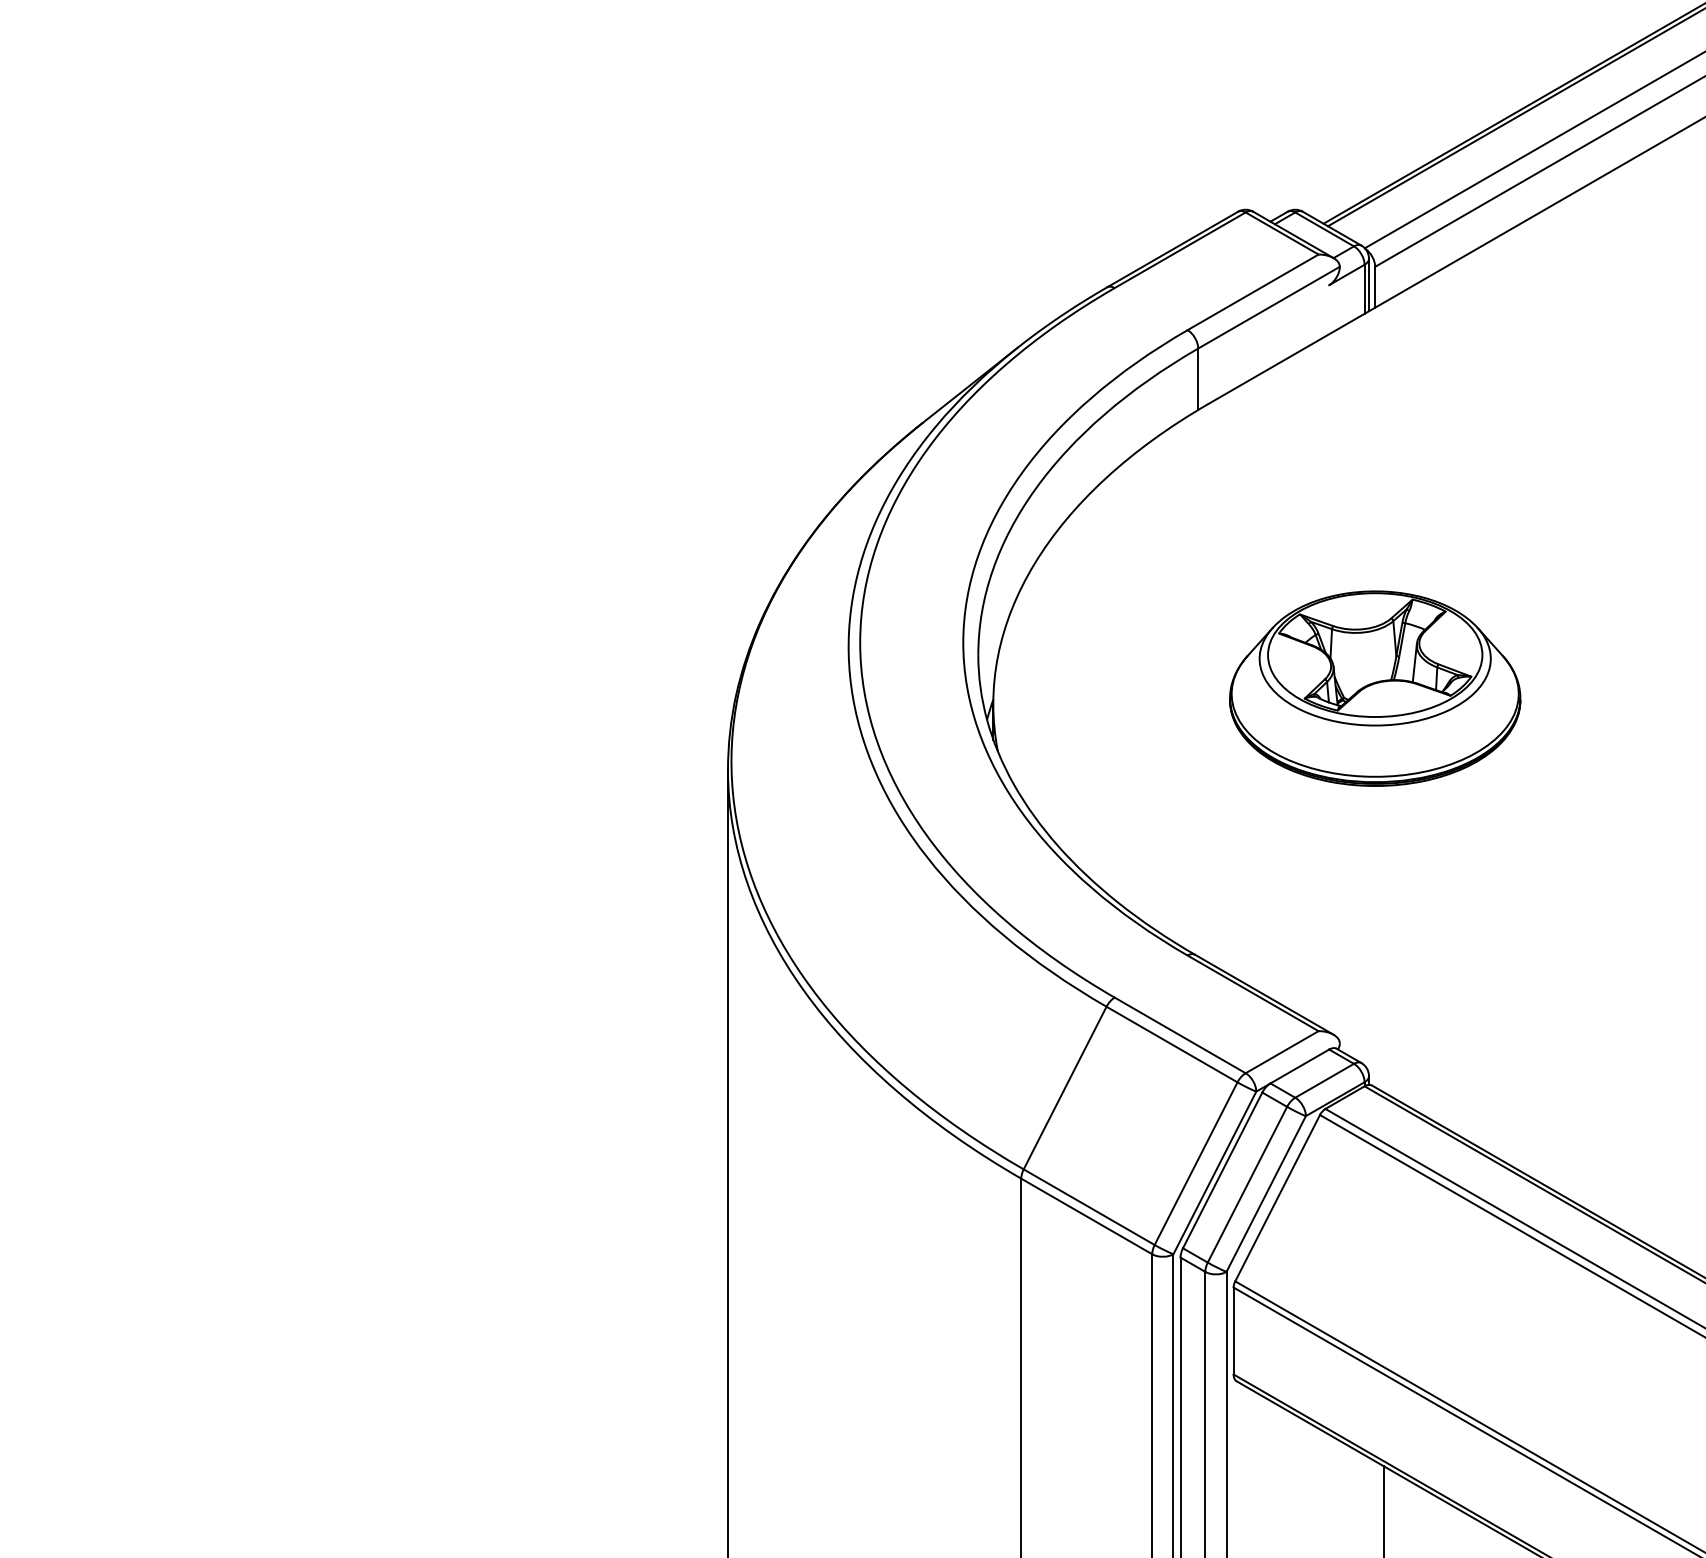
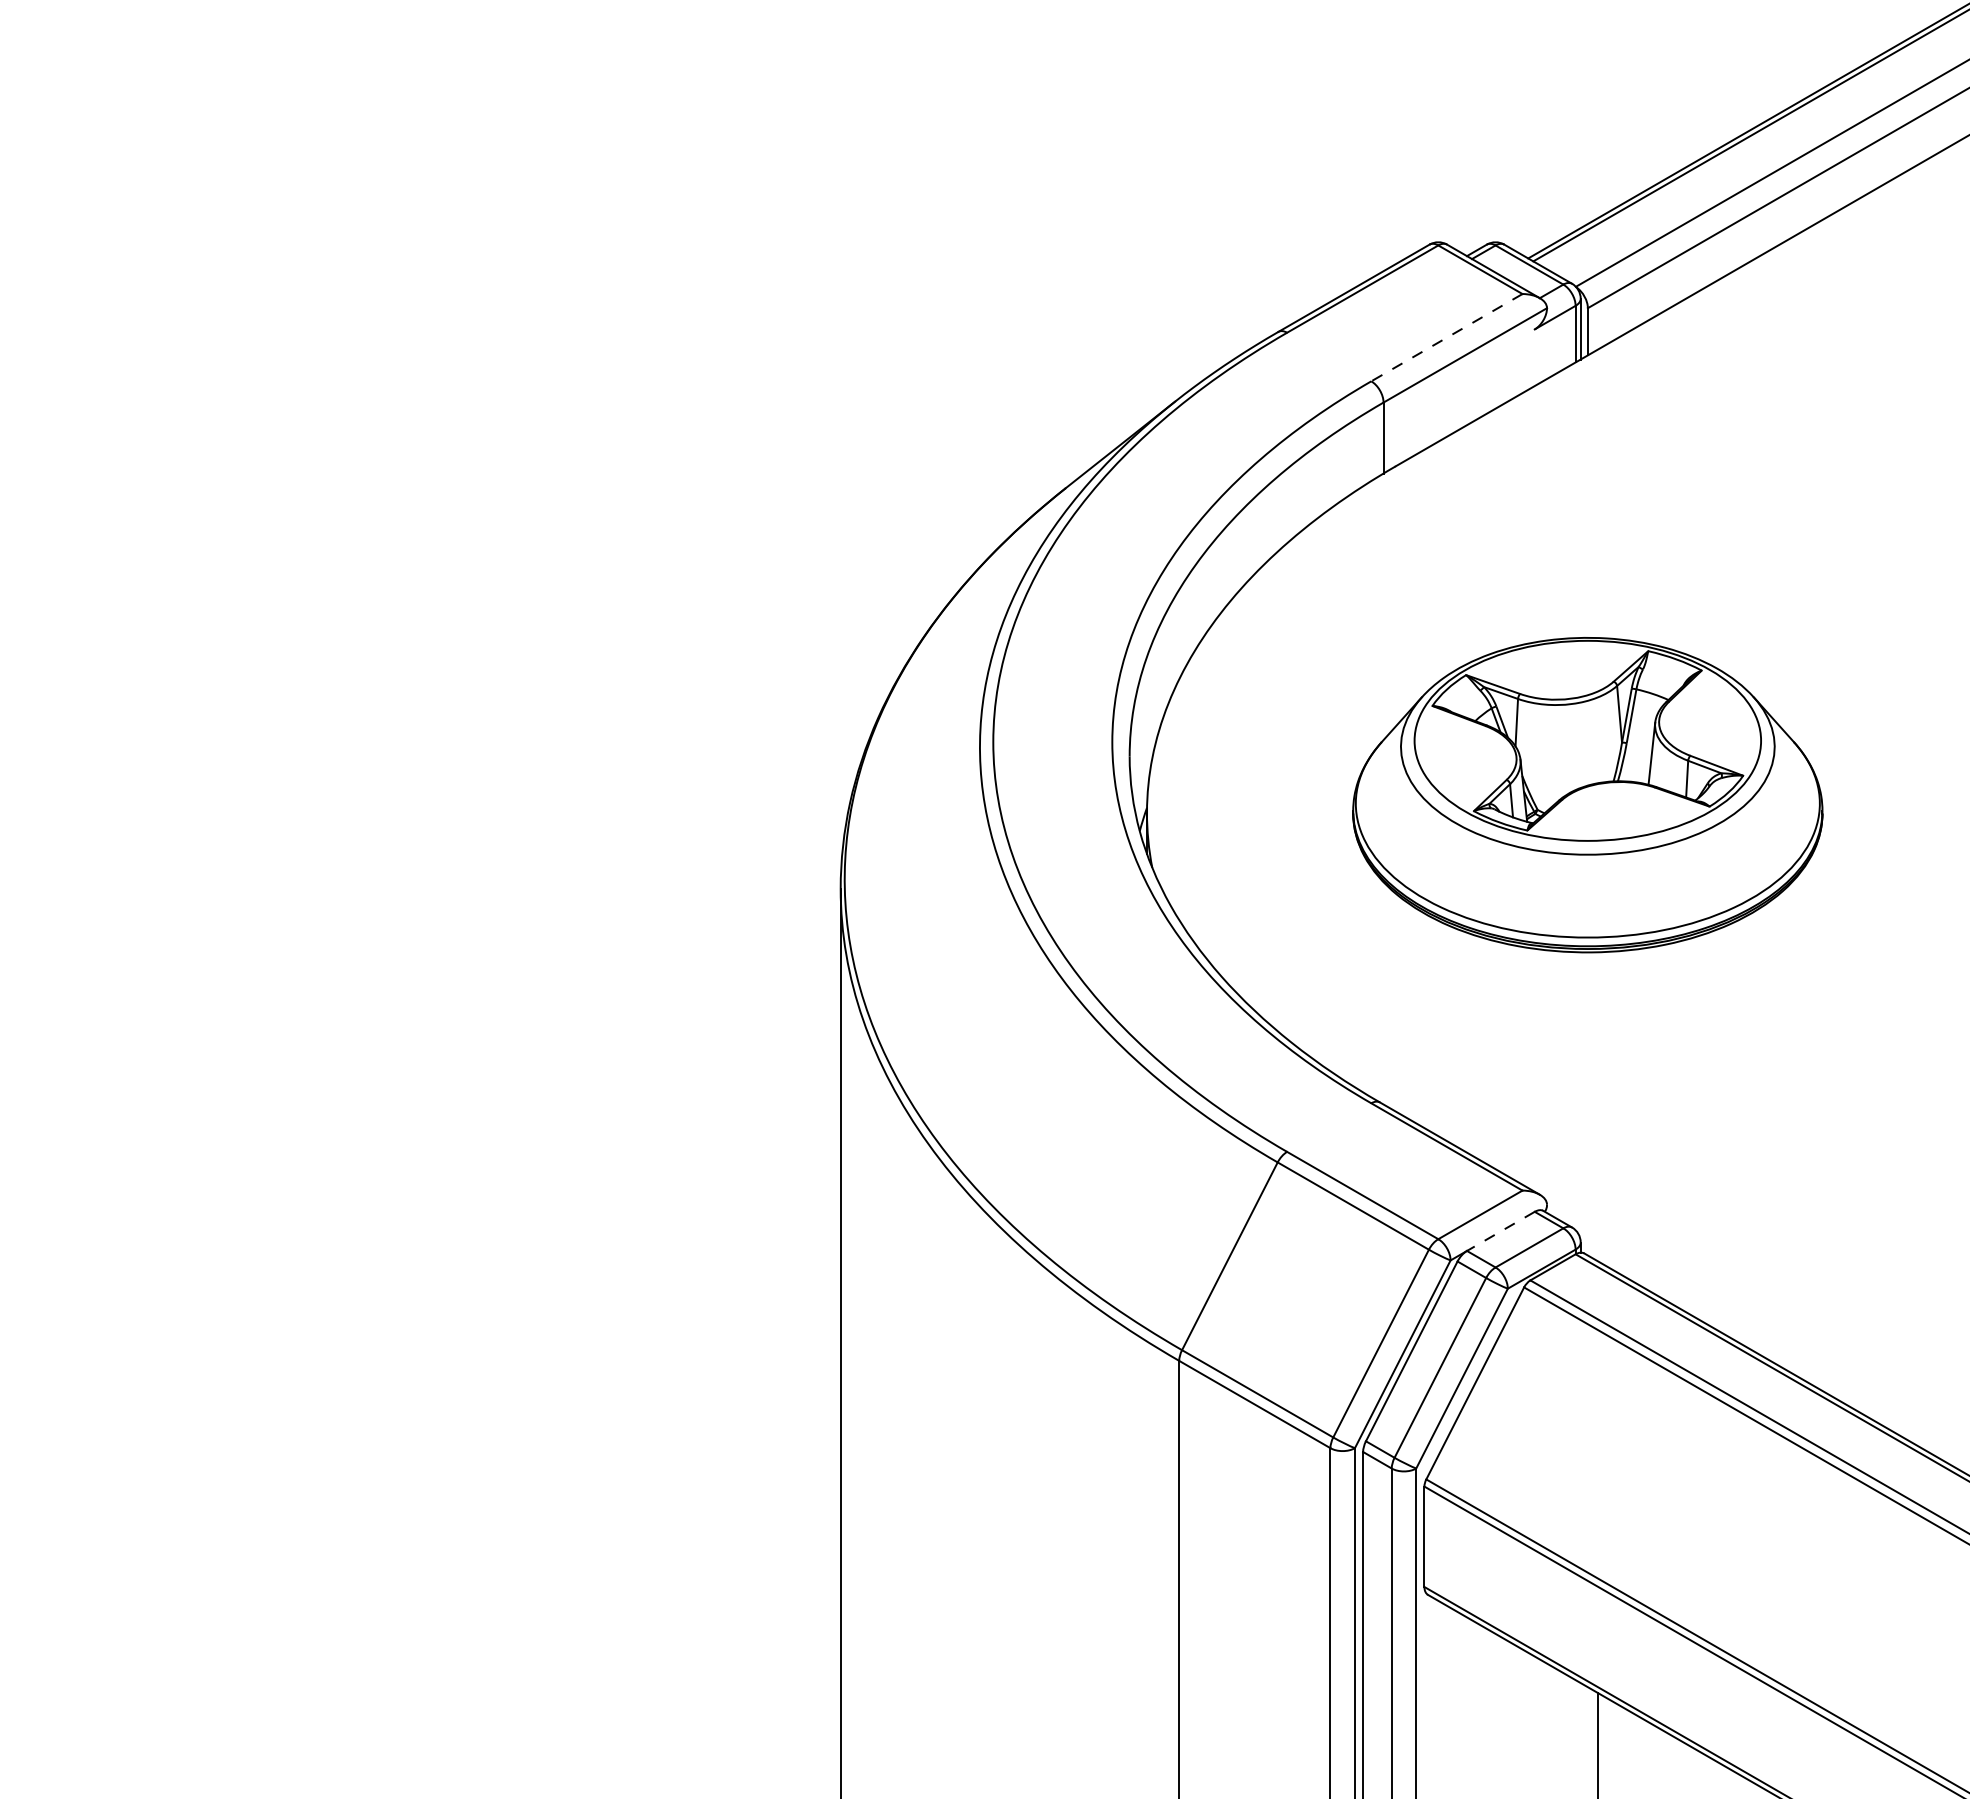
line: (1252, 292) -> (1446, 337), solid -> dashed
part: (1374, 688) -> (1587, 795), size x1.4
line: (1299, 1066) -> (1500, 1231), solid -> dashed

